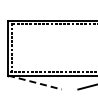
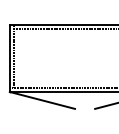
line: (34, 82) -> (41, 100), dashed -> solid

